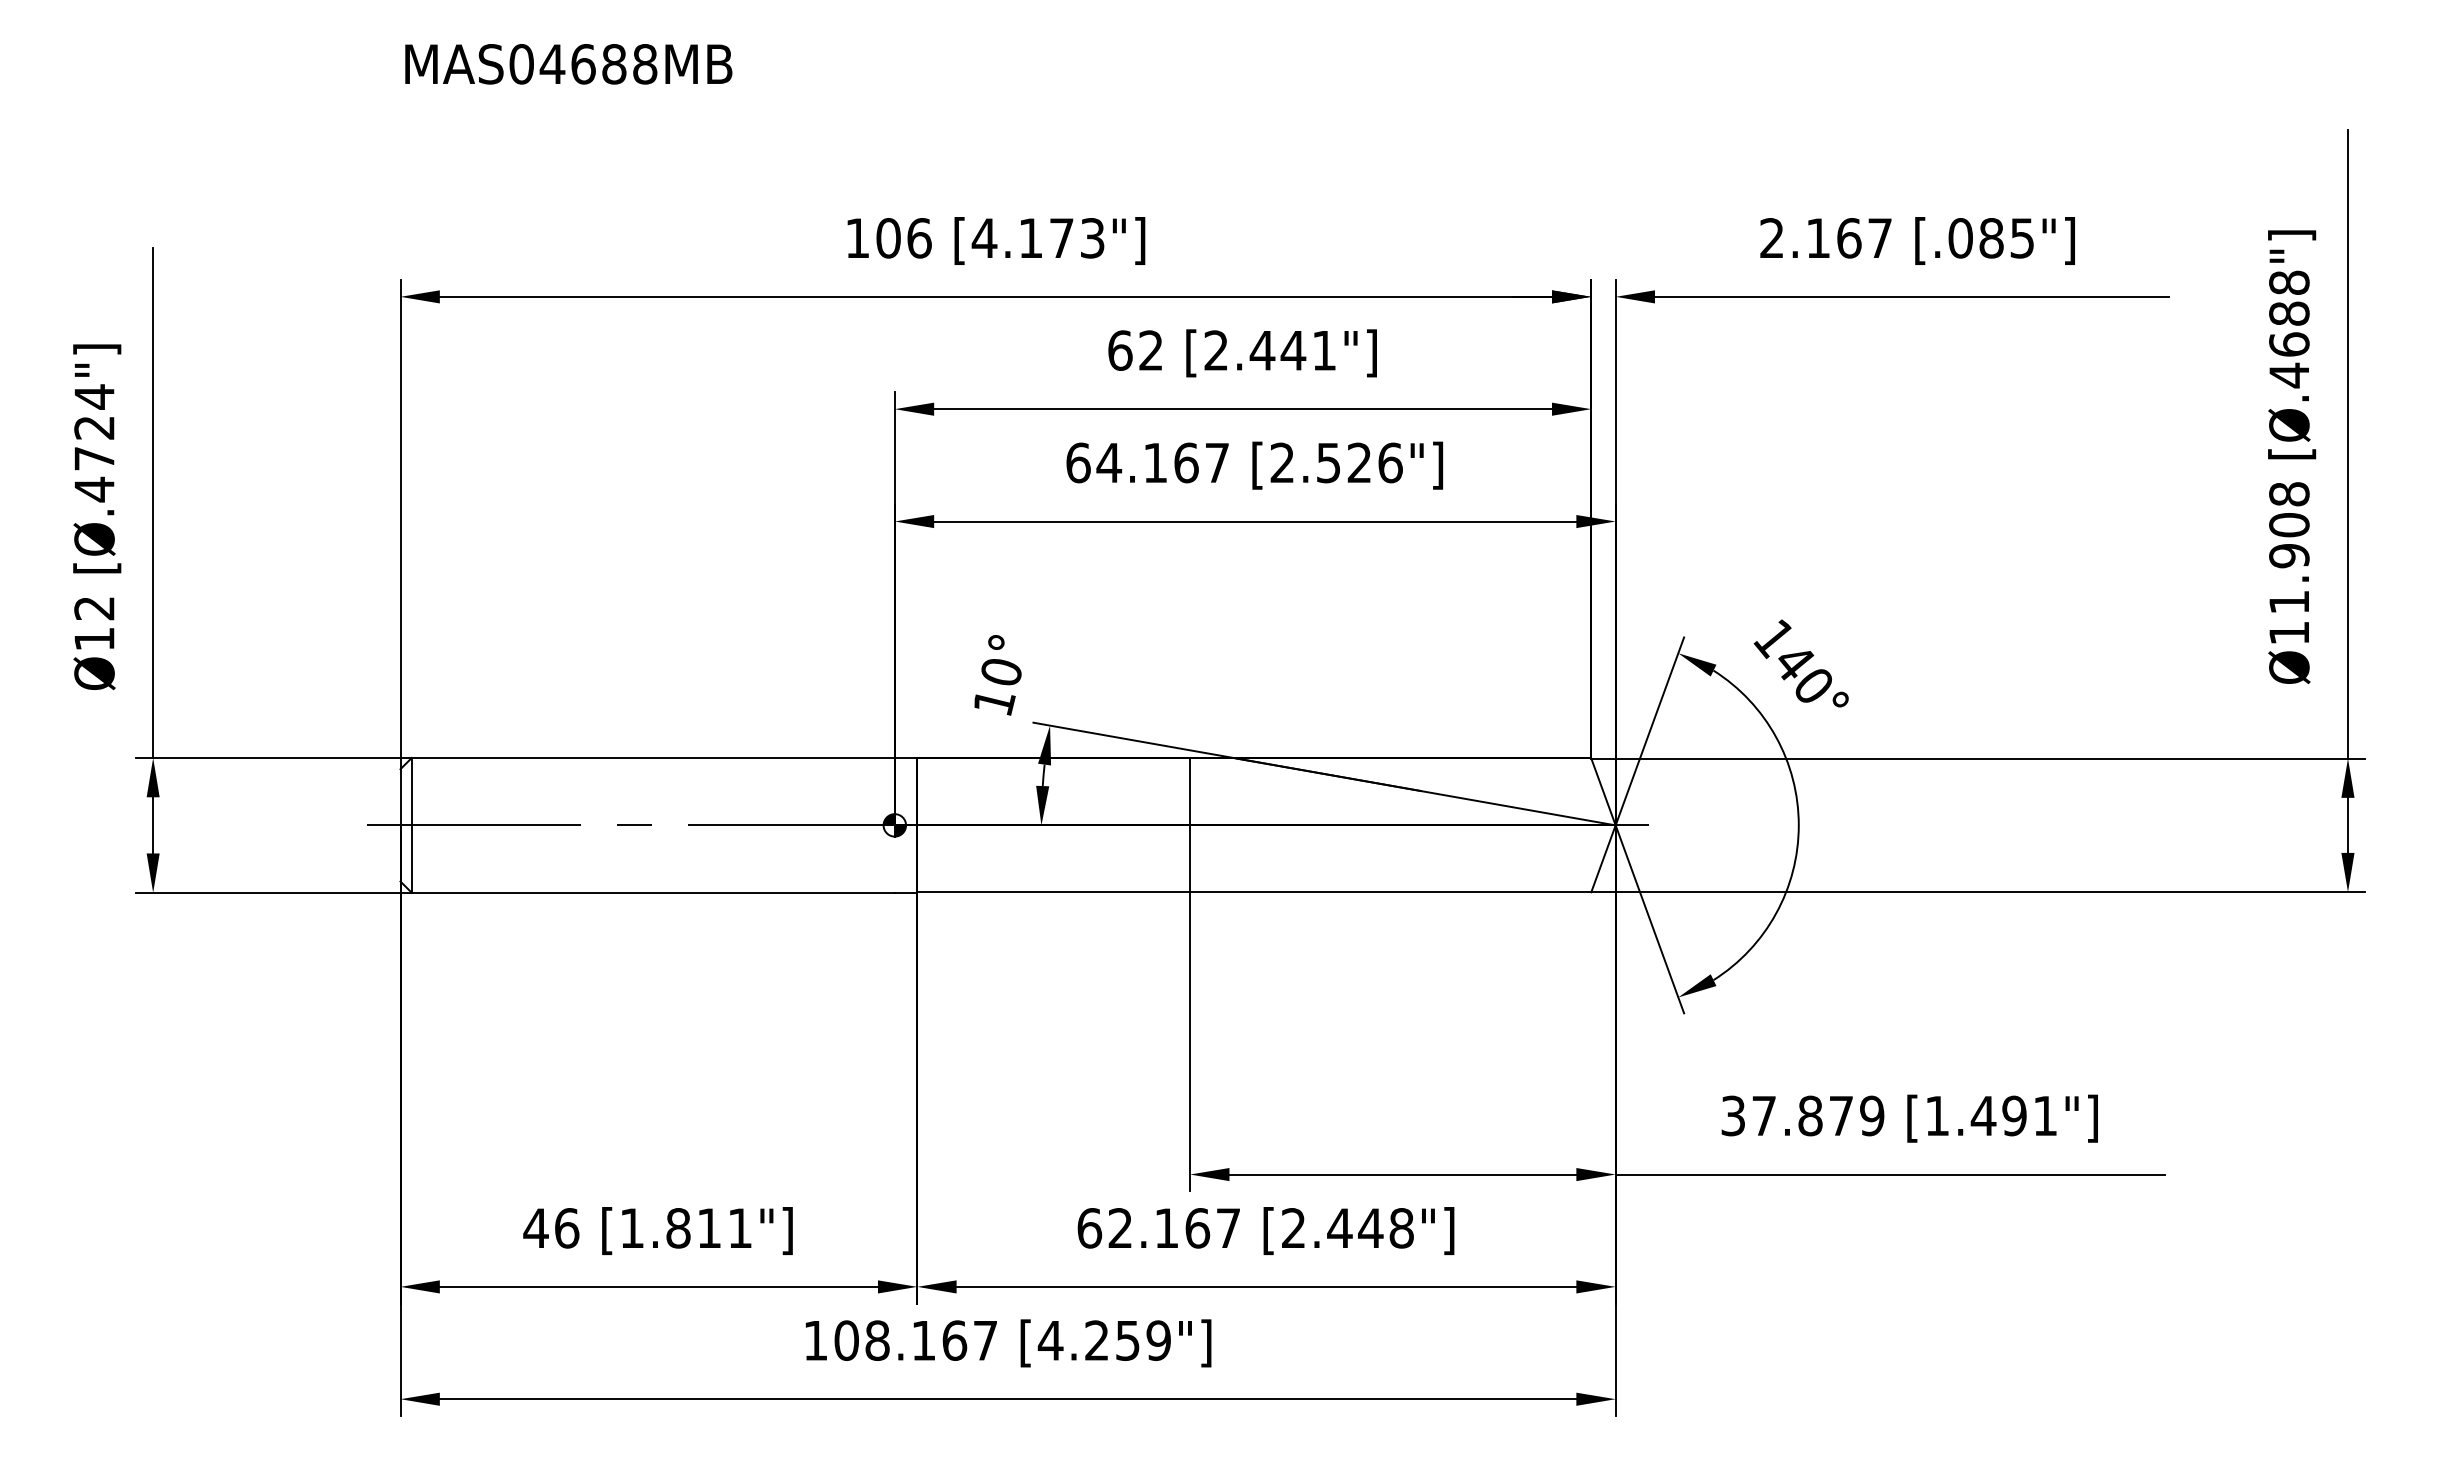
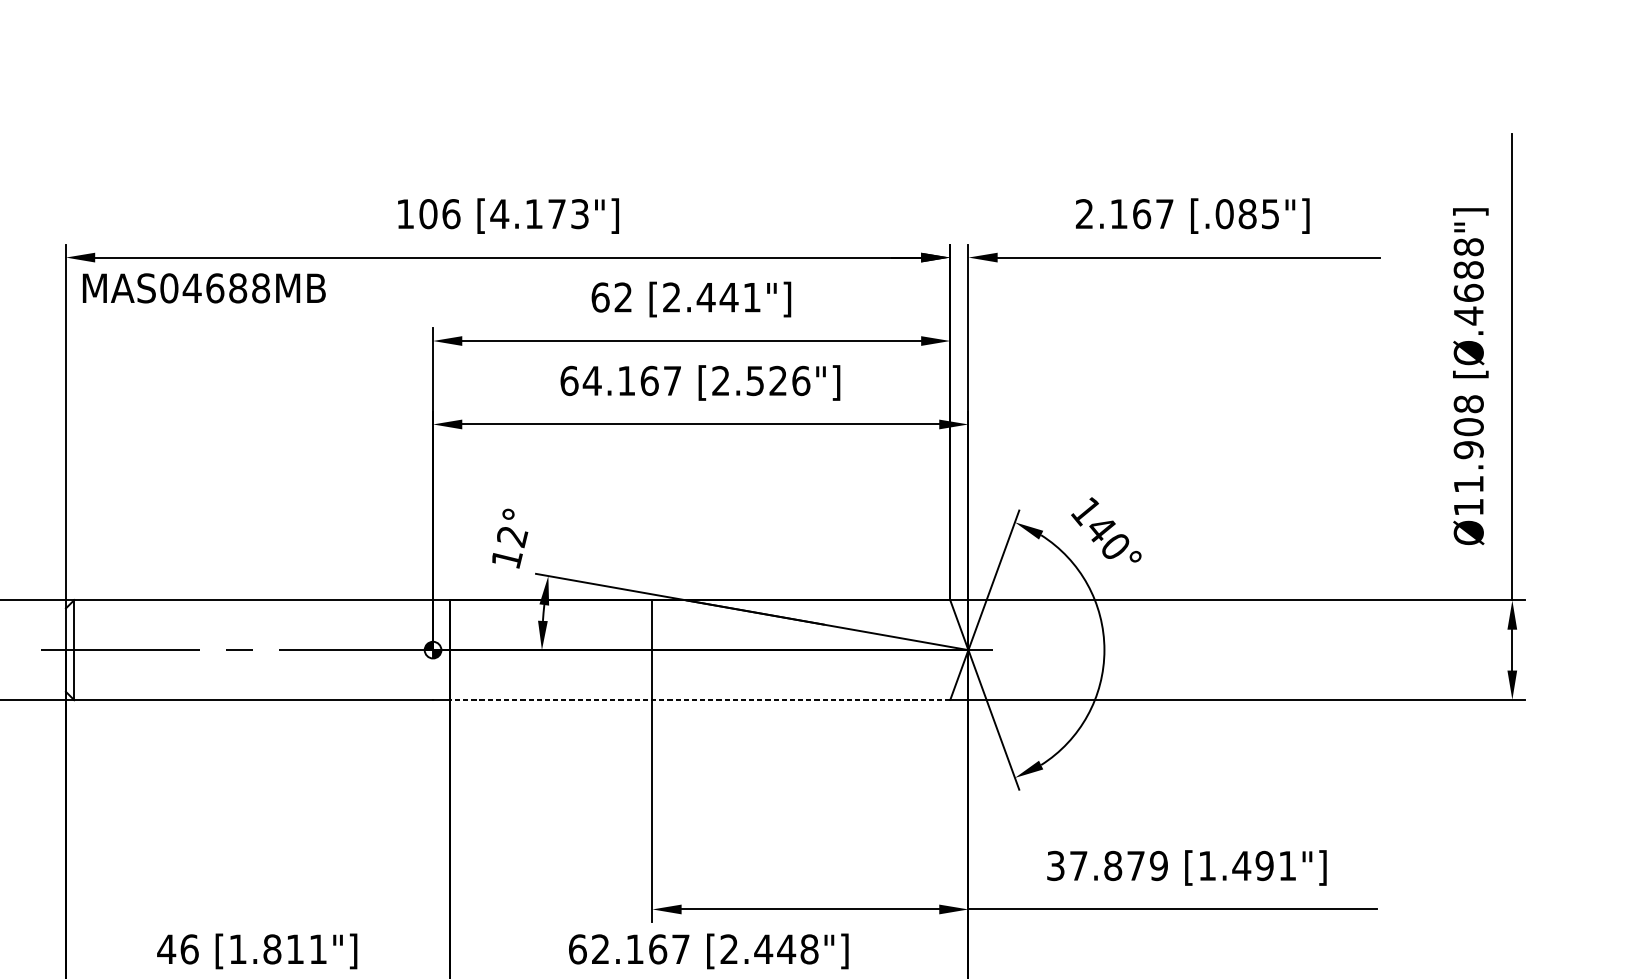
text: (568, 64) -> (204, 288), moved
text: (1001, 673) -> (512, 537), 10° -> 12°
line: (1253, 892) -> (699, 699), solid -> dashed

